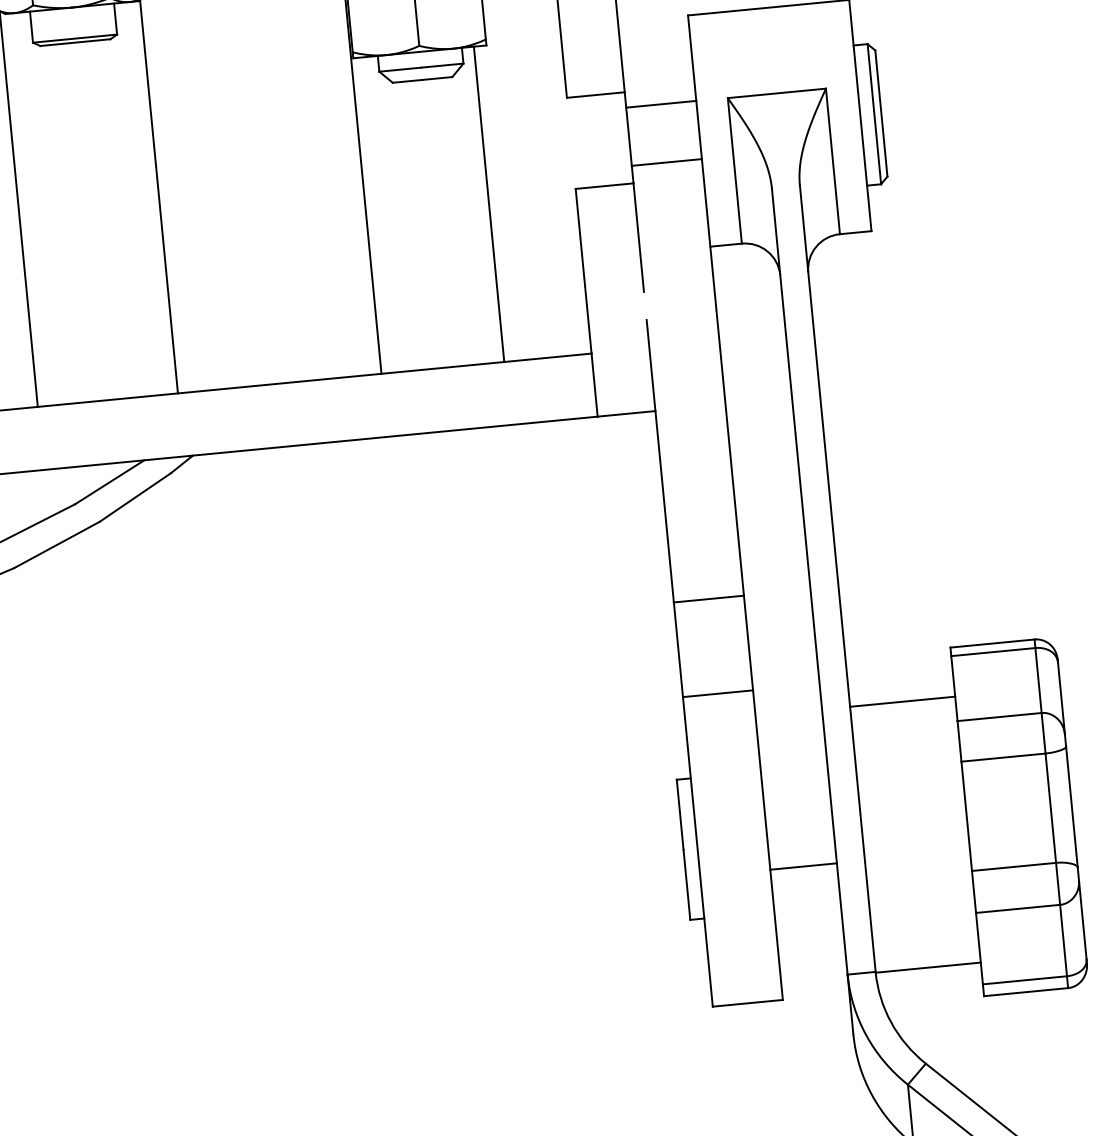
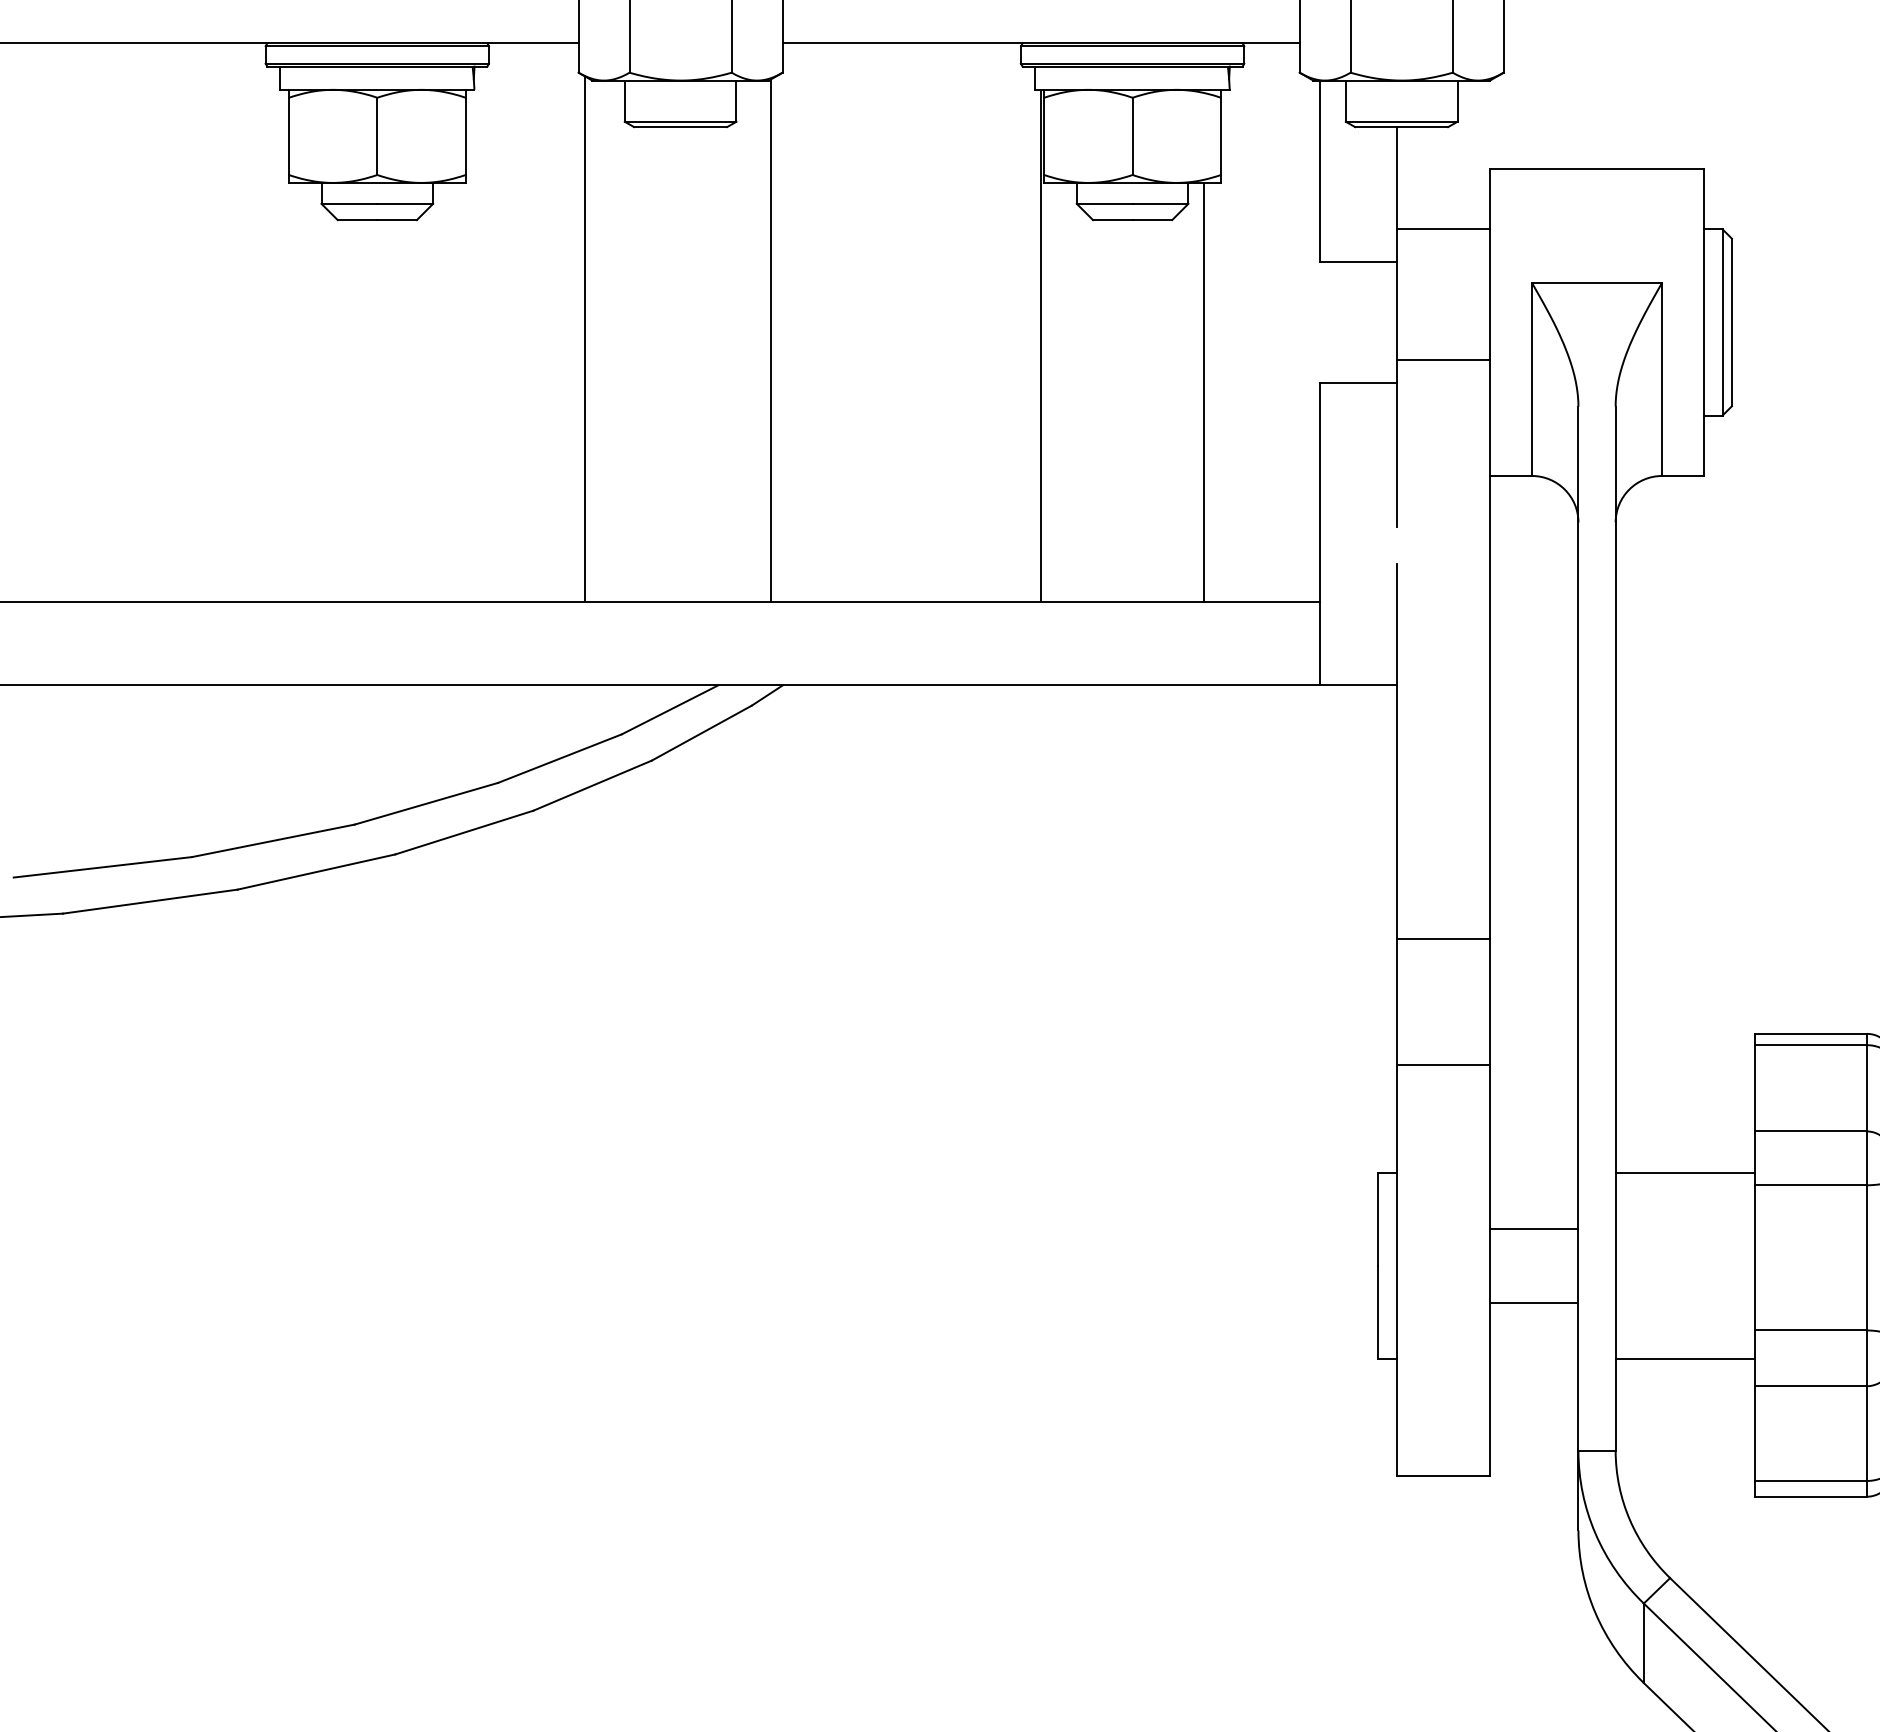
line: (661, 104) -> (1443, 229), moved
line: (902, 702) -> (1685, 1173), moved
line: (798, 810) -> (1534, 1228), added
line: (928, 967) -> (1685, 1359), moved

